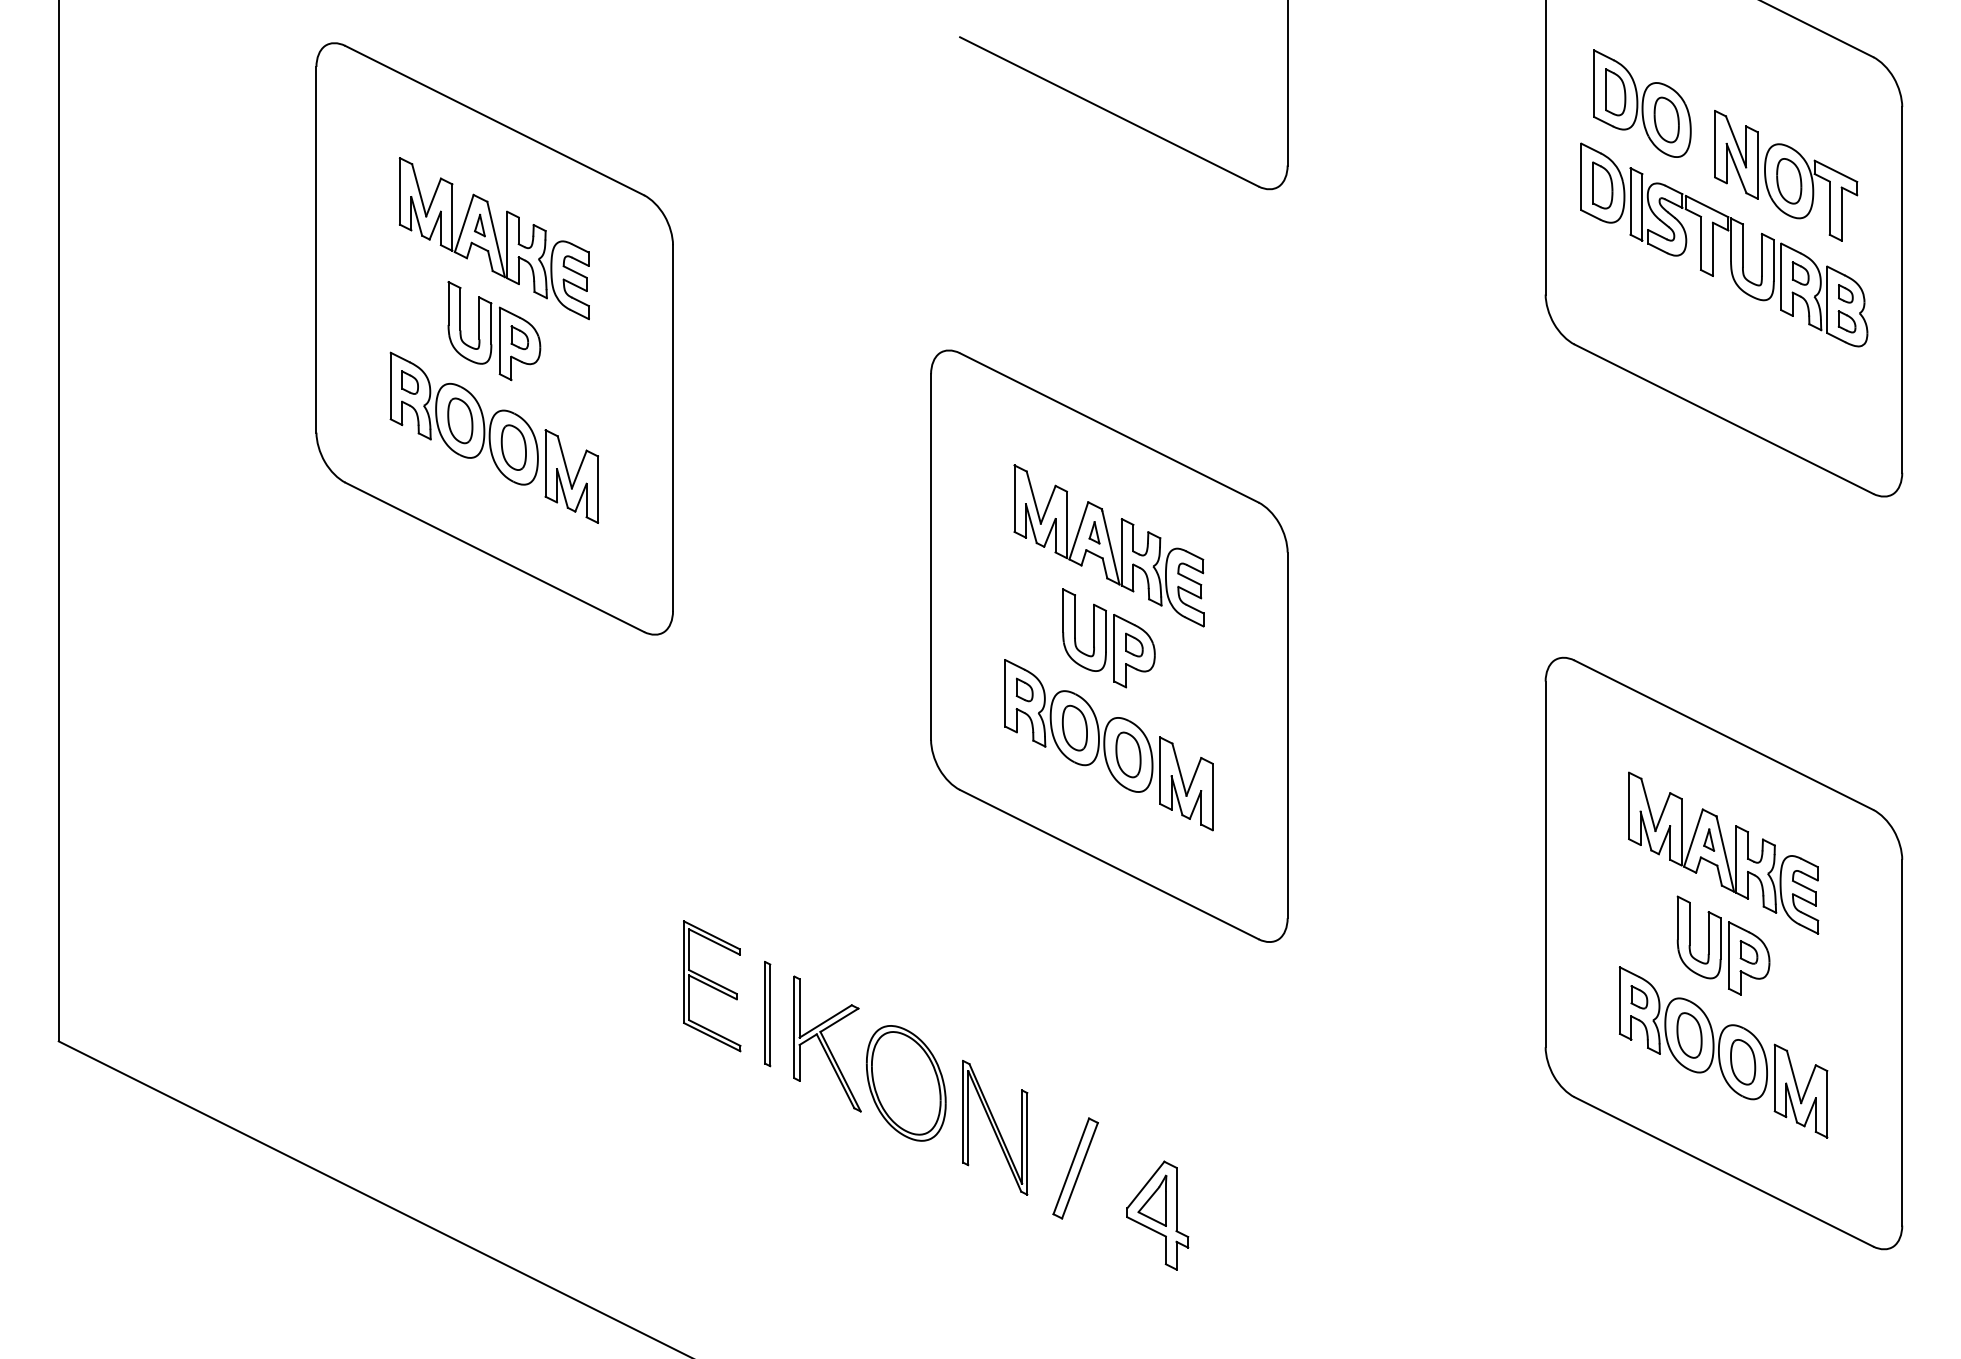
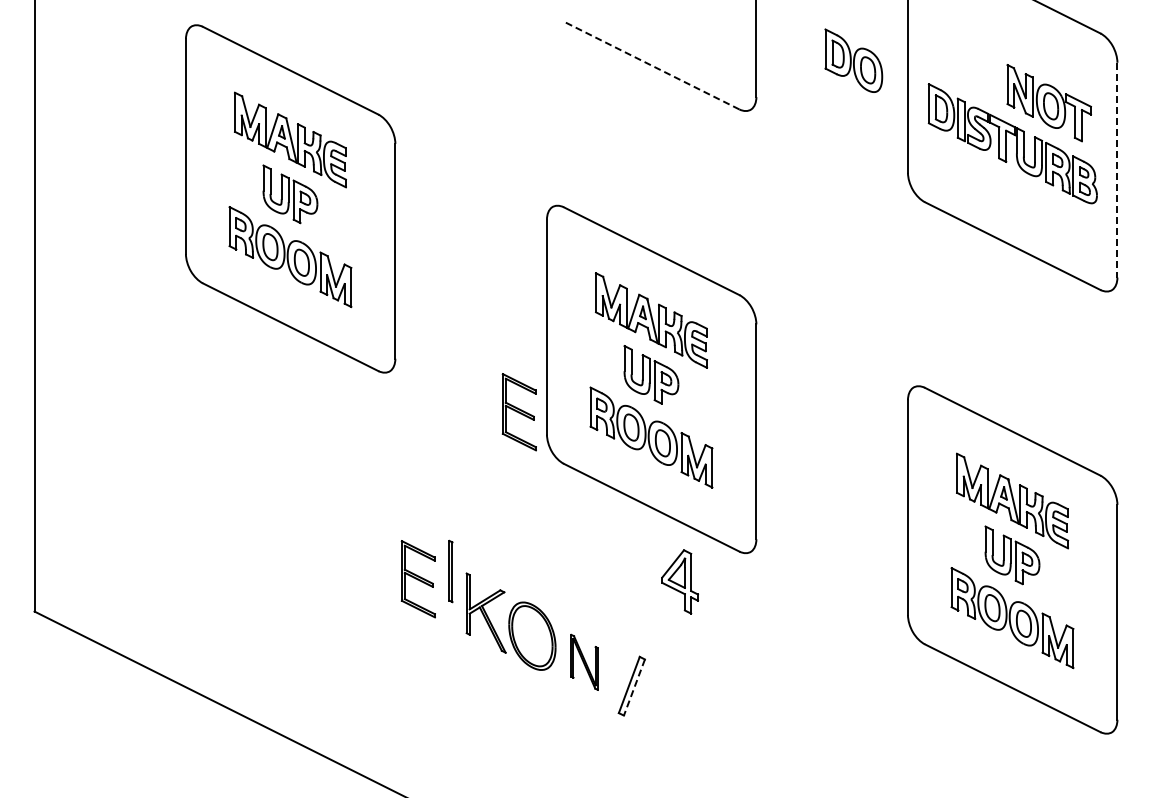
part: (1641, 103) -> (853, 60), moved
line: (1109, 111) -> (651, 65), solid -> dashed
line: (1902, 290) -> (1117, 170), solid -> dashed
part: (882, 702) -> (518, 412), added
part: (766, 1014) -> (450, 571), moved
part: (994, 1128) -> (584, 662), size x0.7
line: (1080, 1170) -> (634, 687), solid -> dashed
part: (1156, 1214) -> (679, 581), moved

